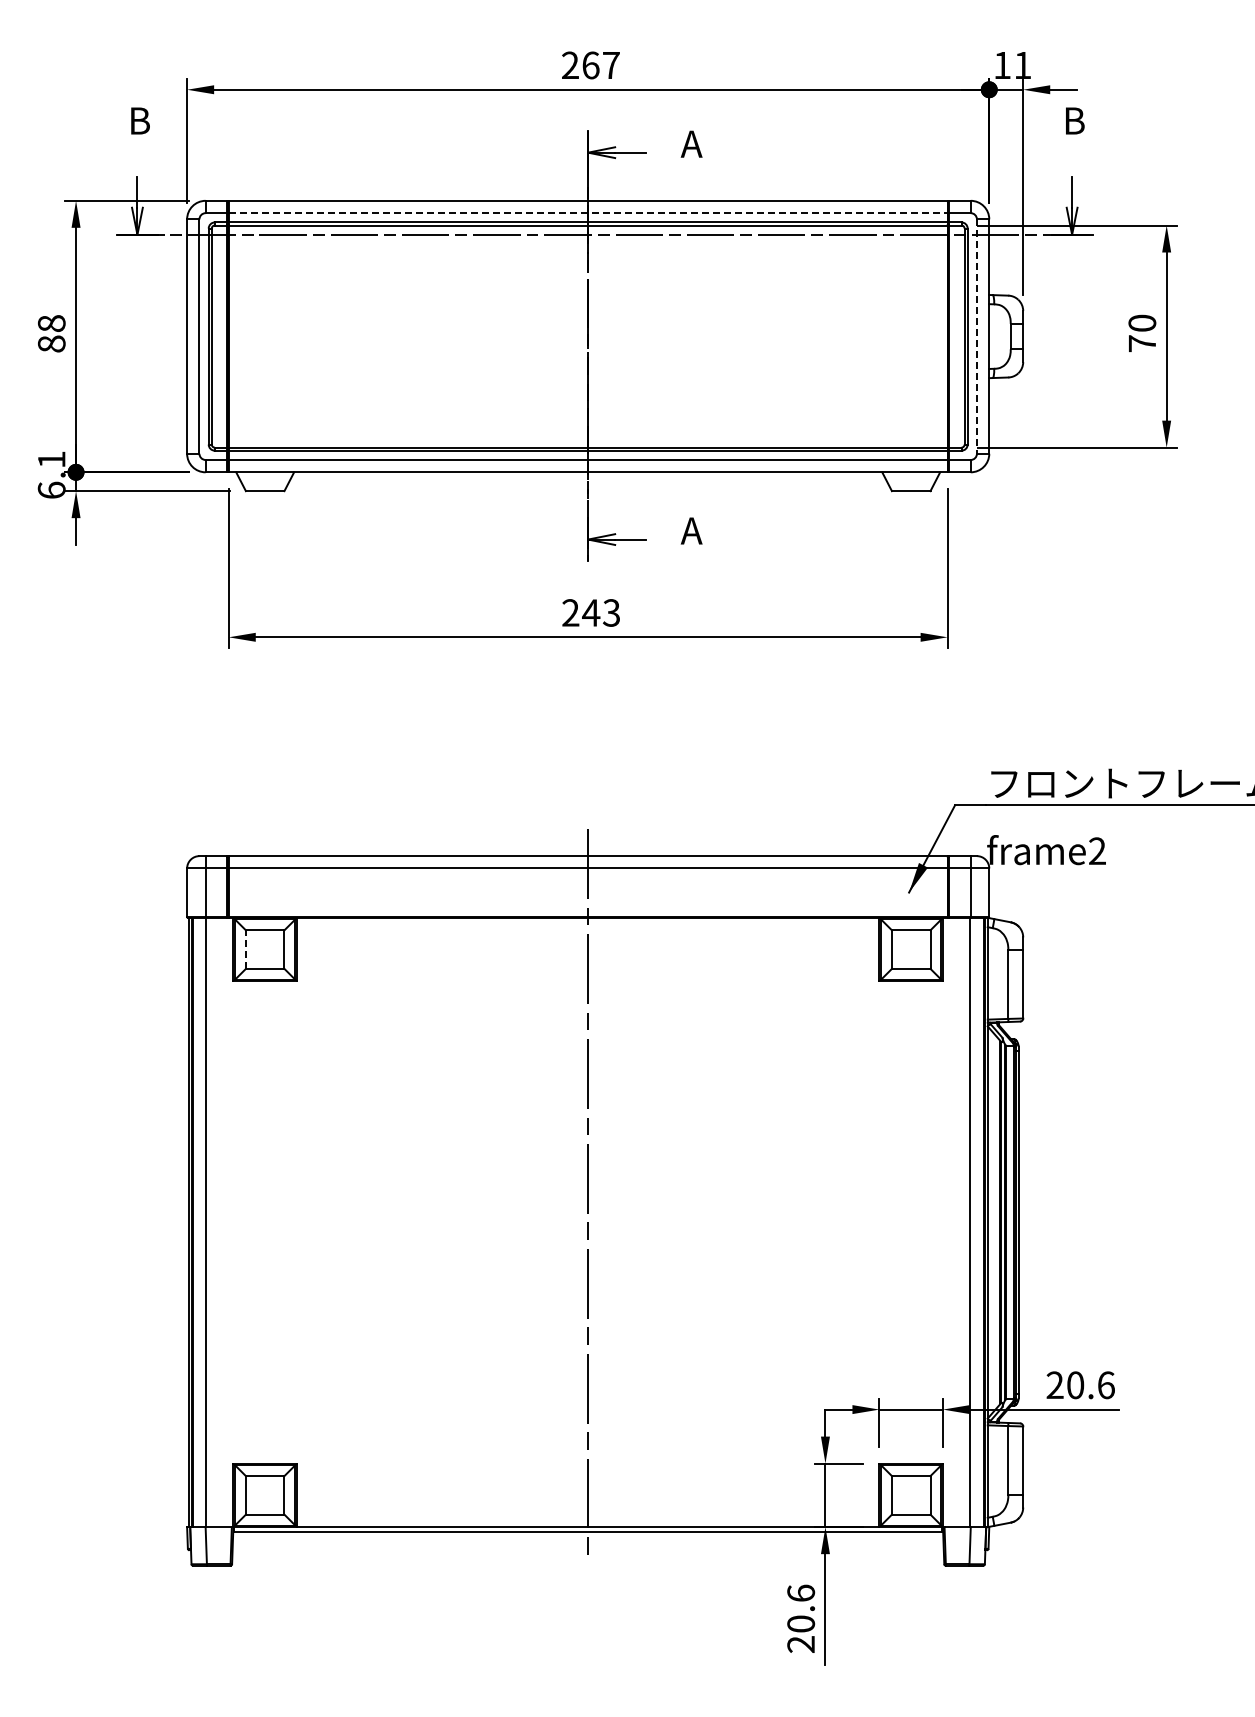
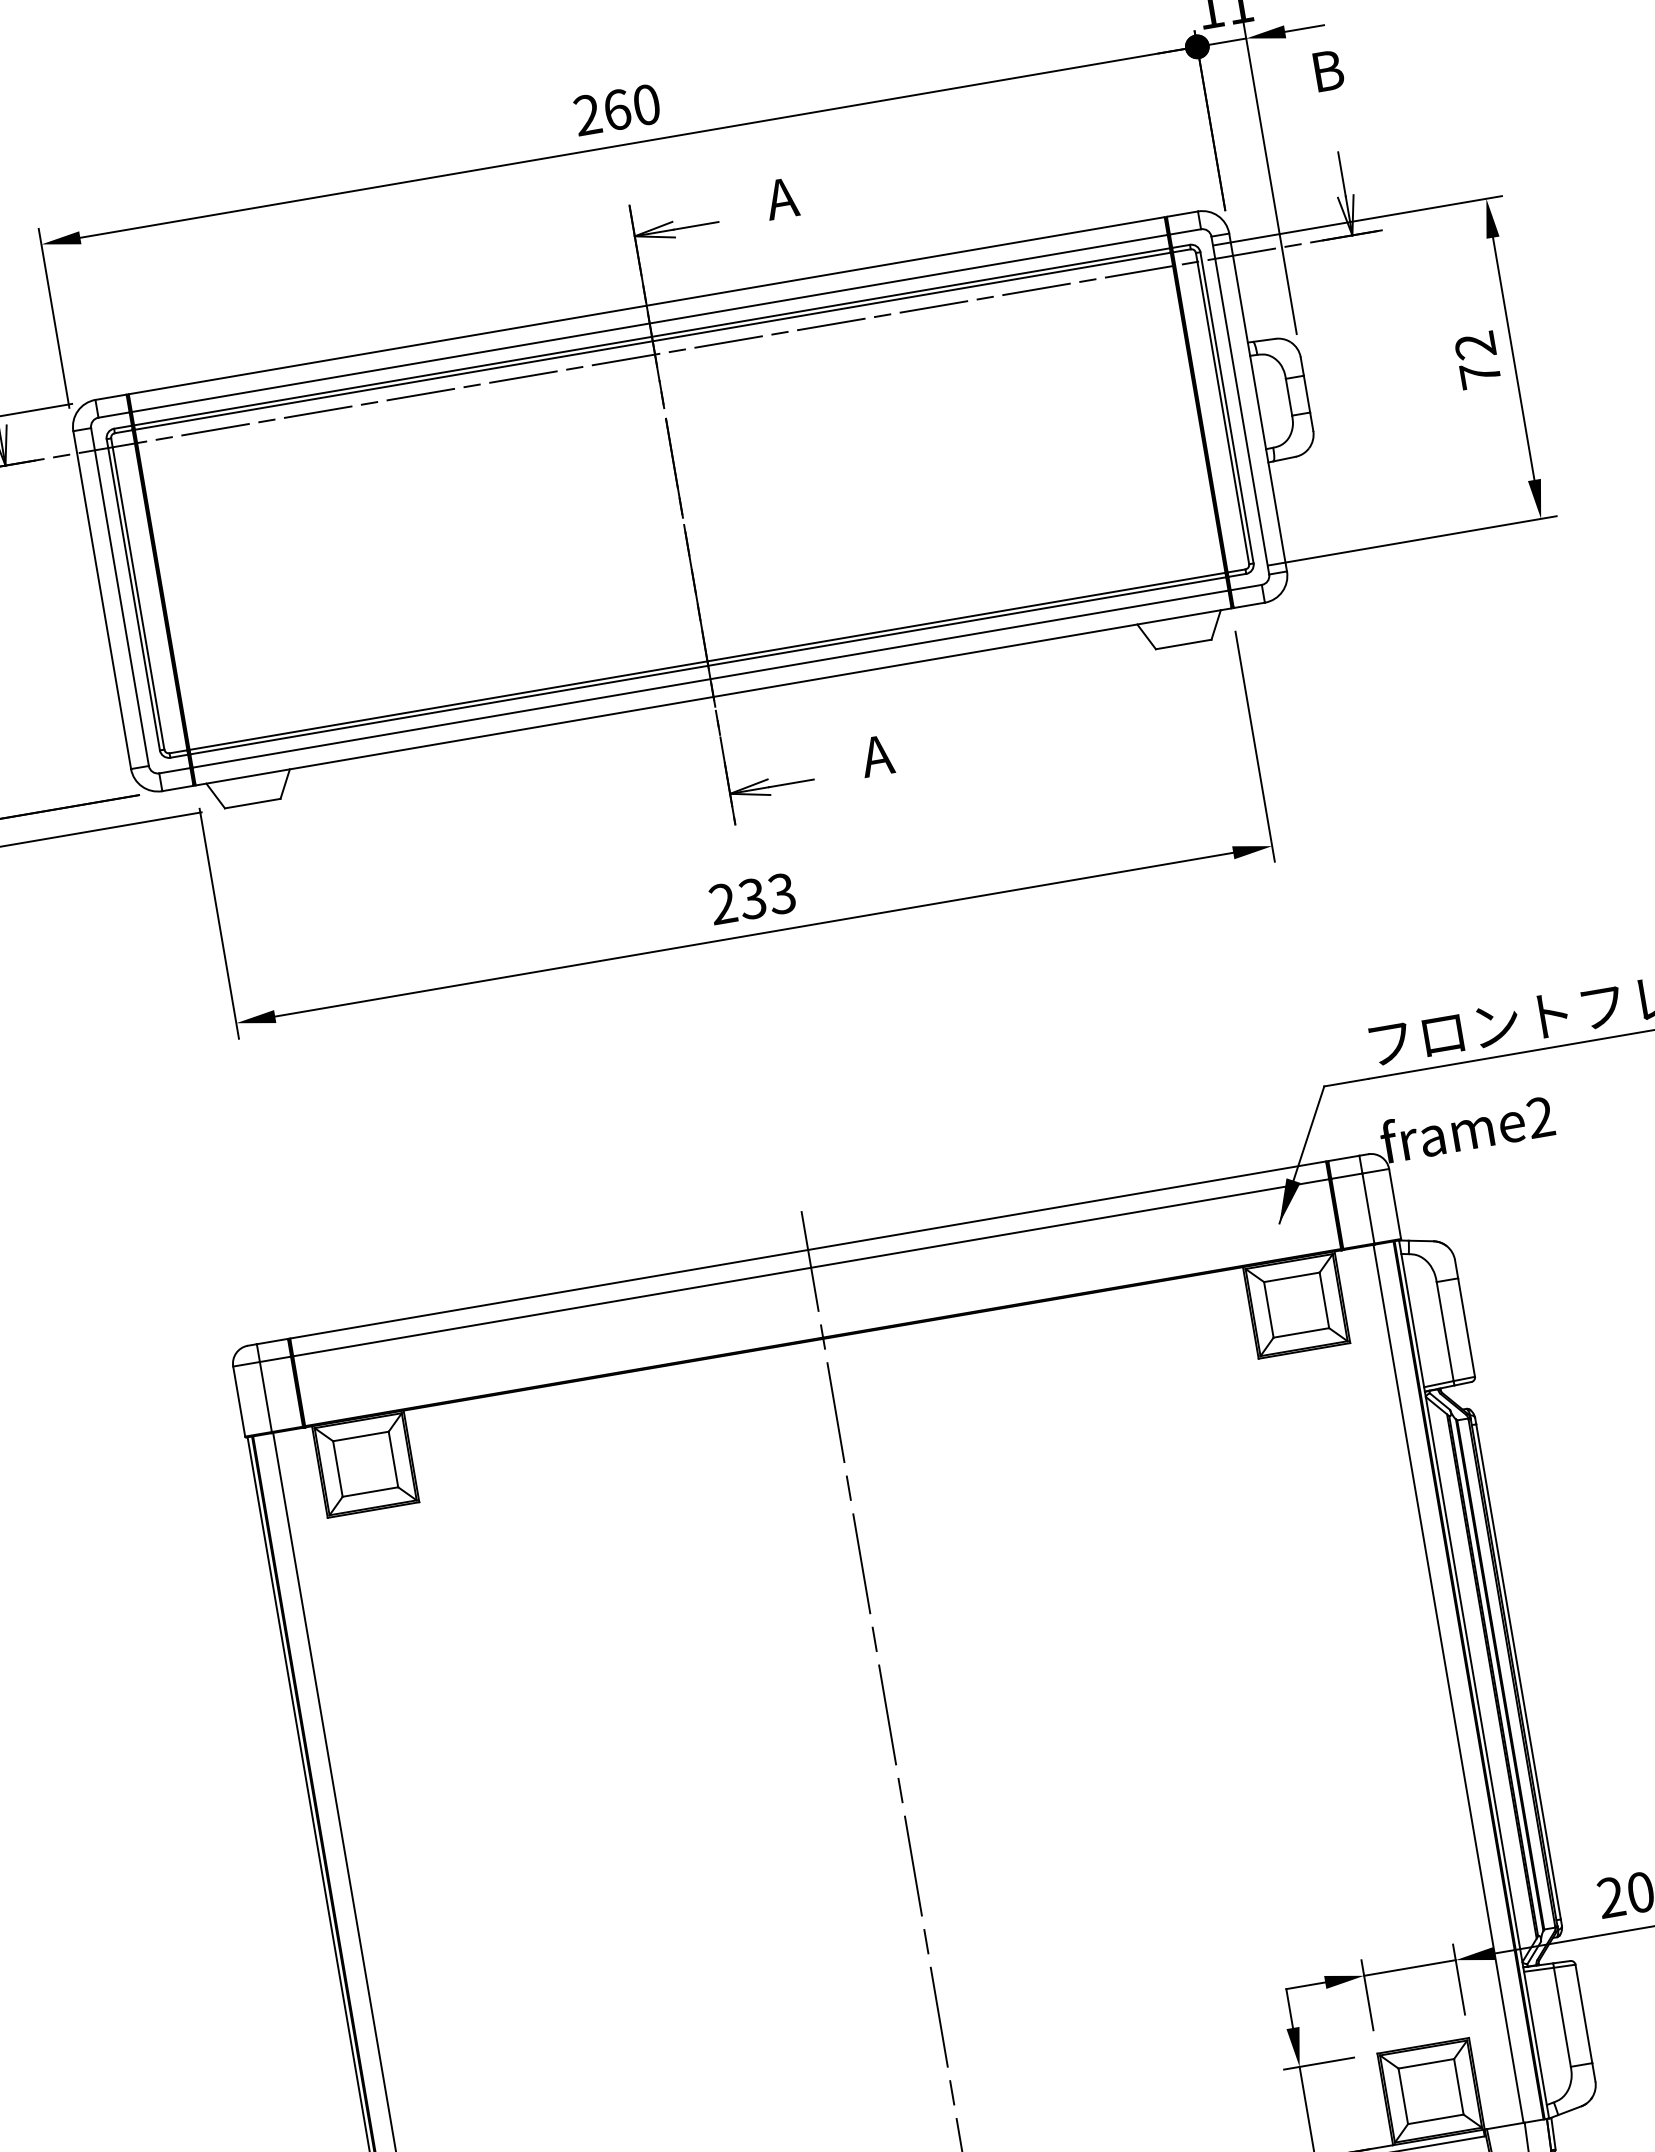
text: (611, 65) -> (646, 104), 267 -> 260
line: (588, 213) -> (650, 323), dashed -> solid
text: (1142, 322) -> (1475, 344), 70 -> 72
line: (976, 337) -> (1239, 407), dashed -> solid
text: (591, 612) -> (752, 898), 243 -> 233
line: (245, 949) -> (337, 1468), dashed -> solid

